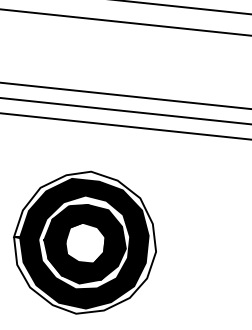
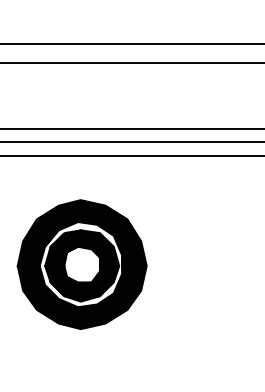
fill: (84, 242) -> (81, 264), added

